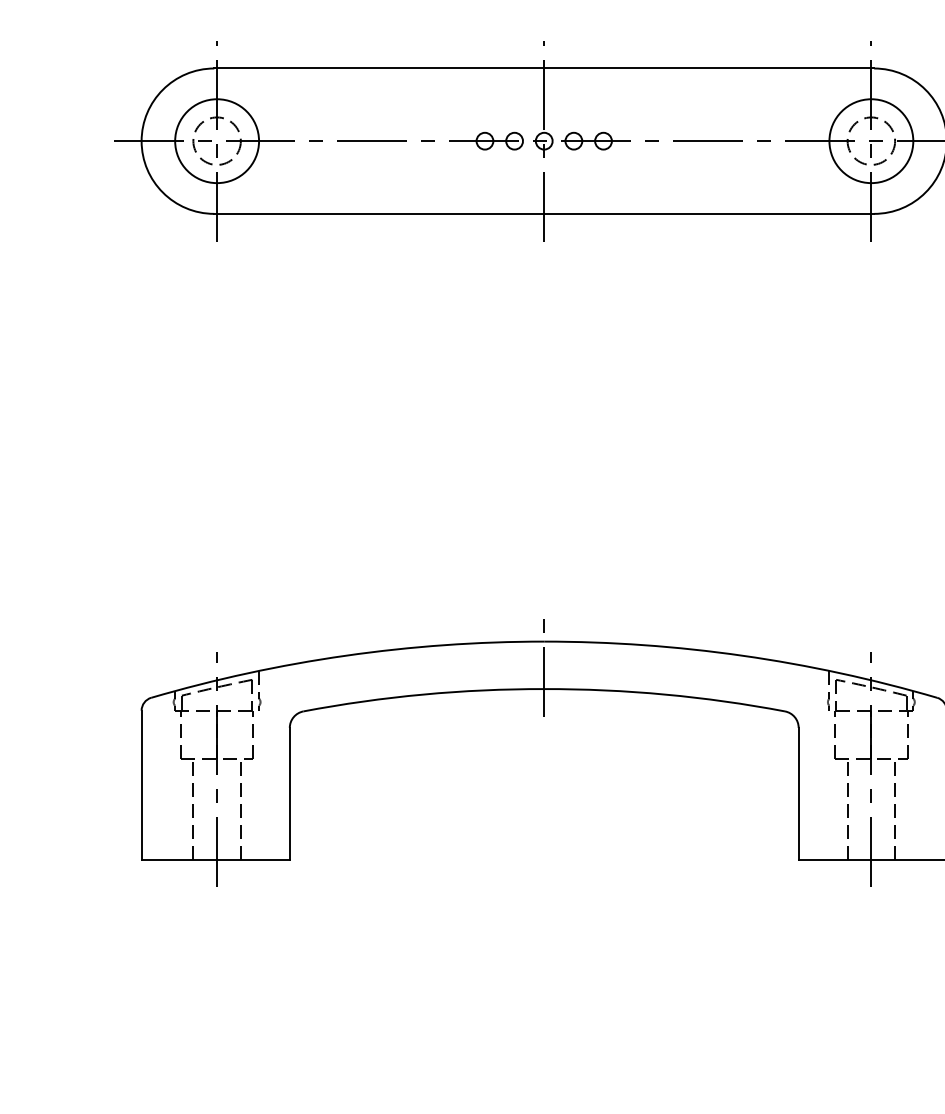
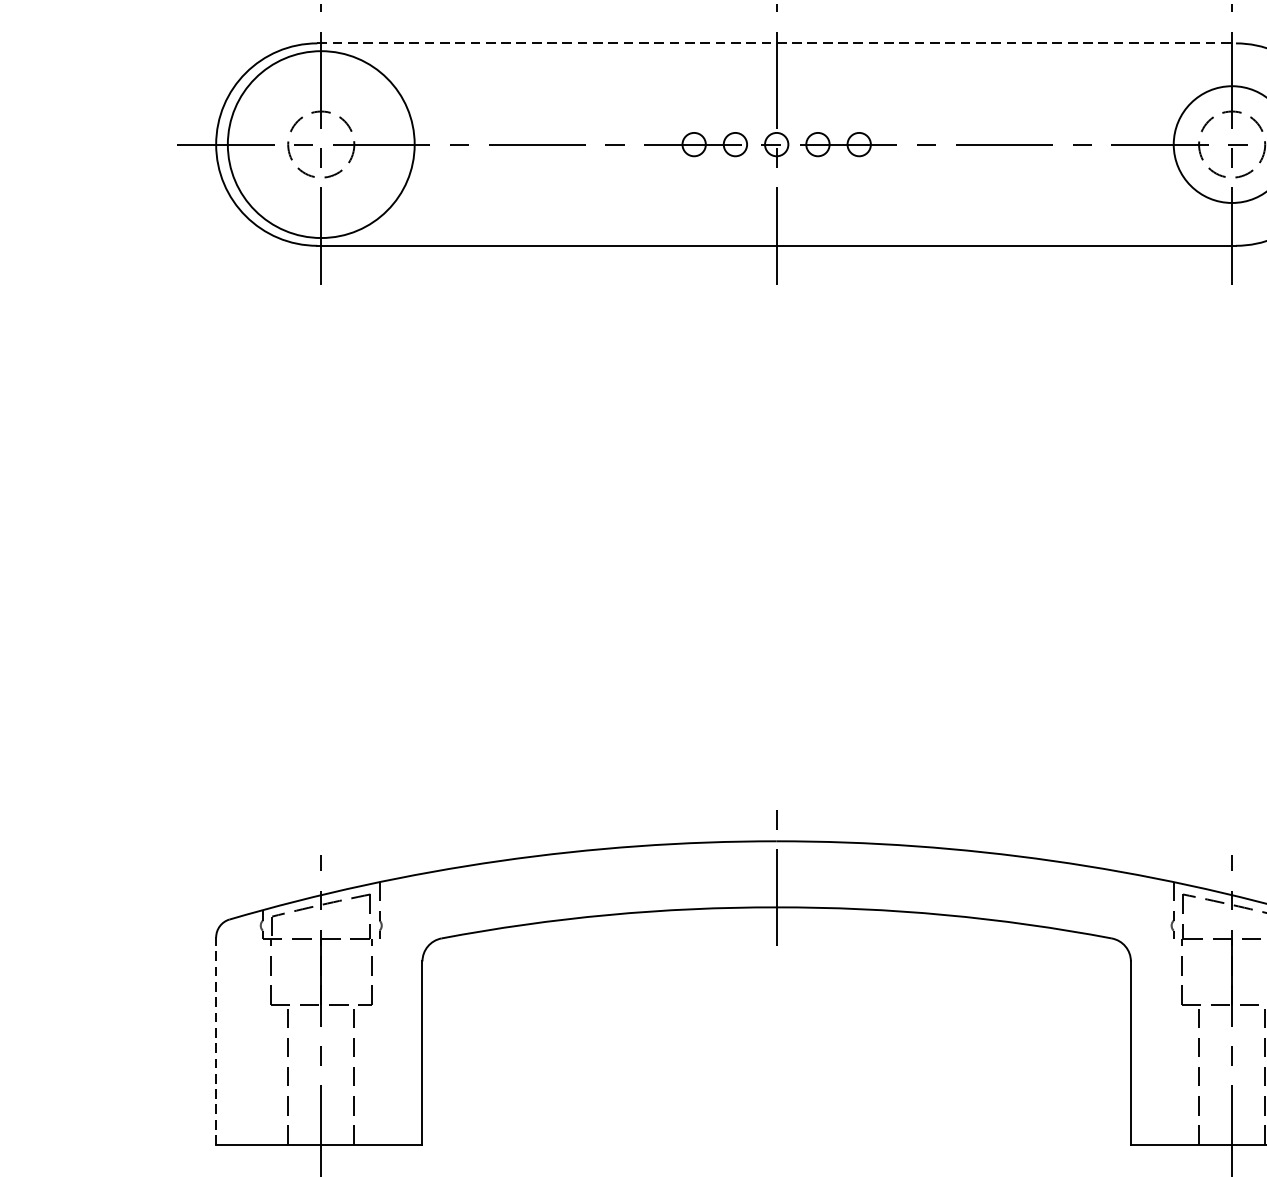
line: (544, 68) -> (777, 43), solid -> dashed
circle: (217, 141) -> (321, 145), size x1.6
line: (141, 784) -> (215, 1040), solid -> dashed

